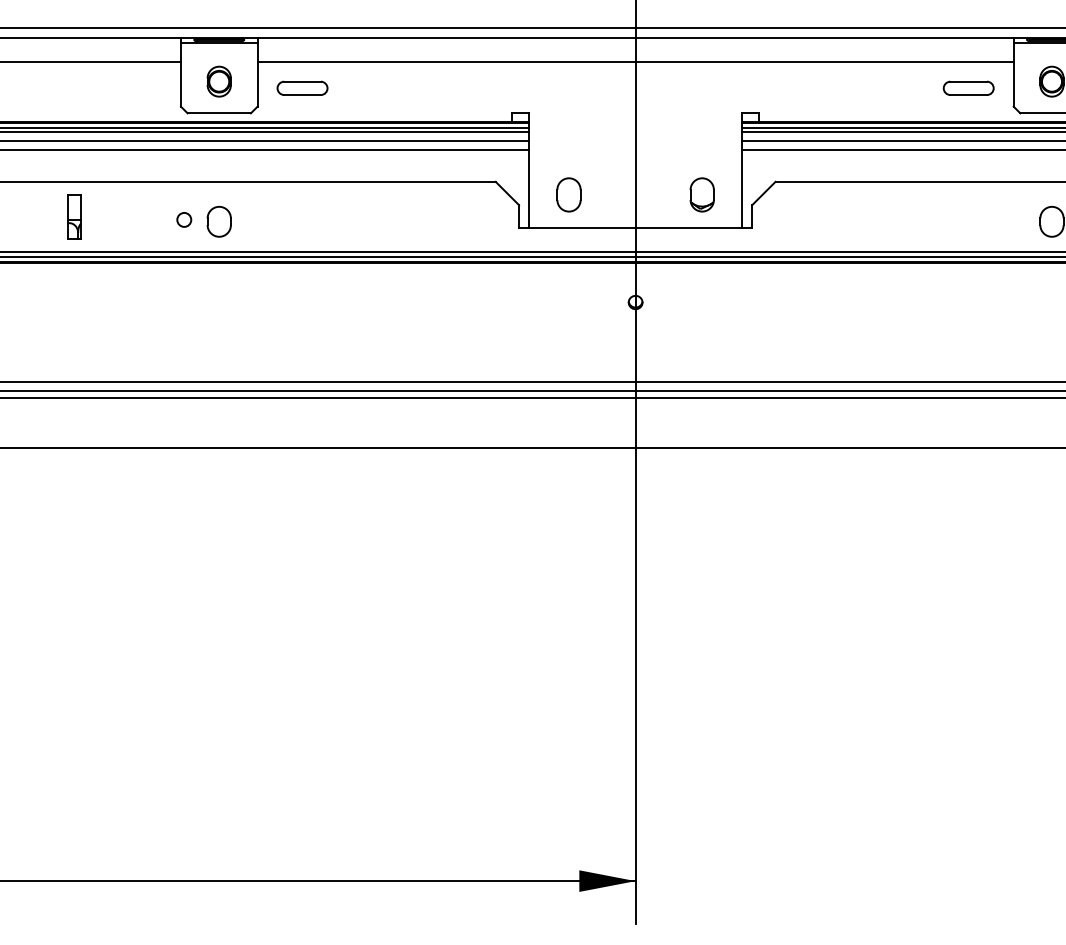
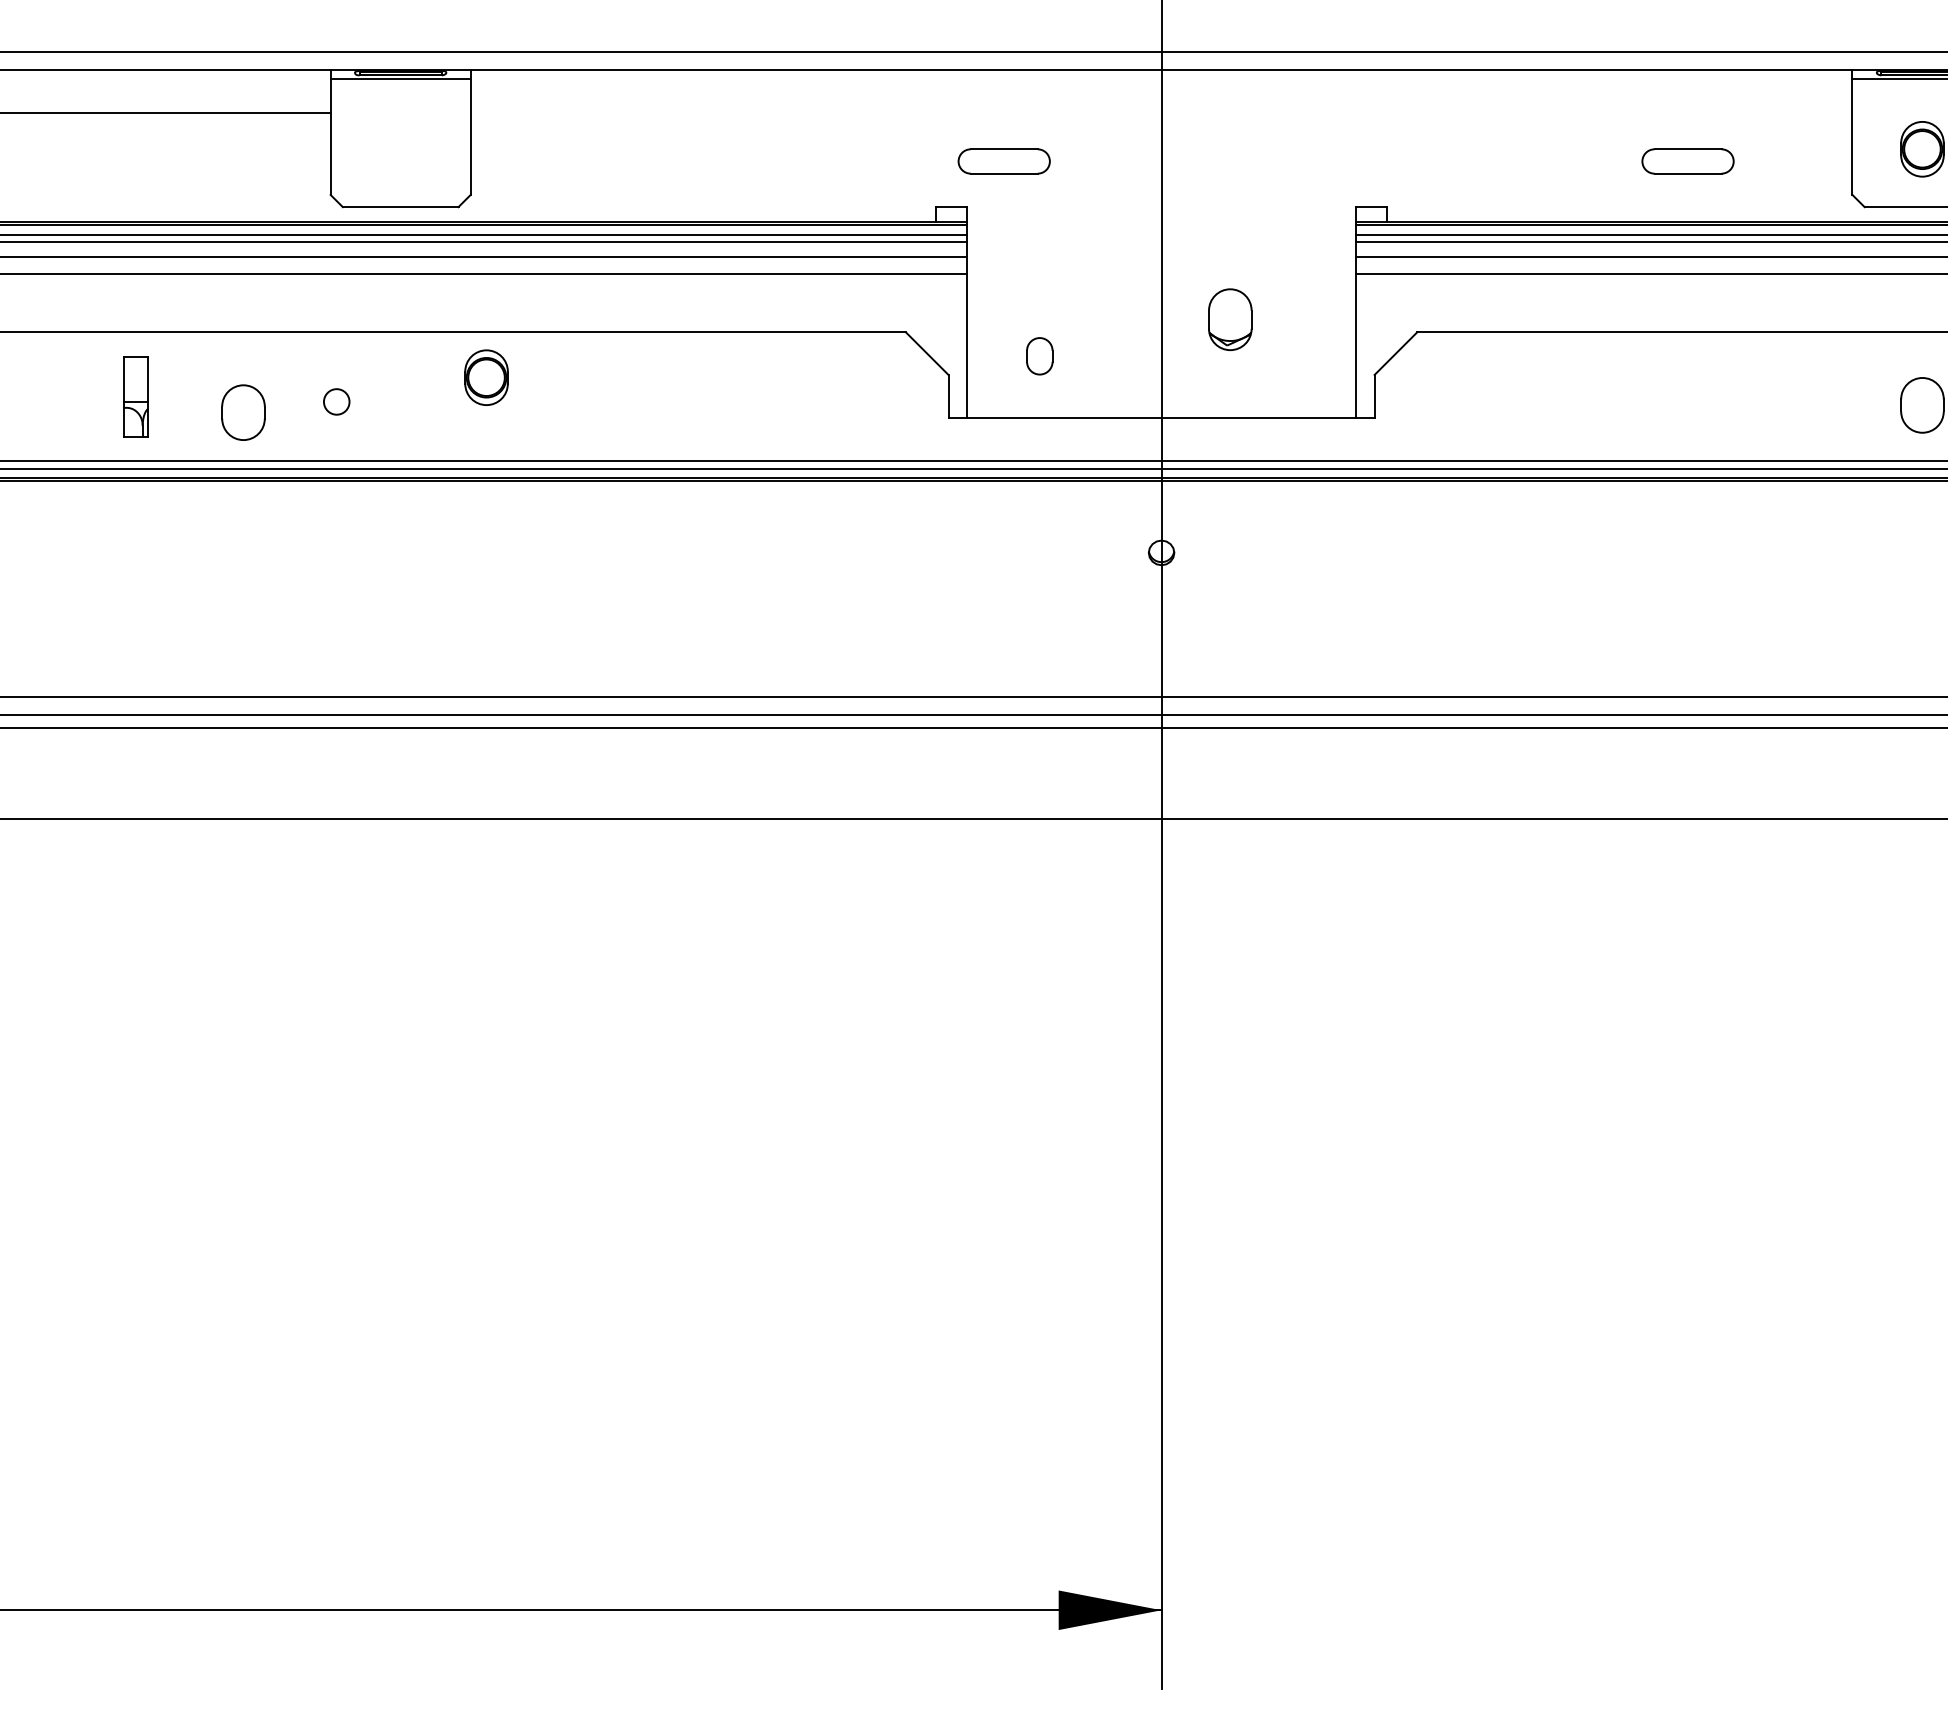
line: (635, 61) -> (1161, 112), removed
part: (218, 81) -> (485, 377), moved
part: (302, 87) -> (1004, 159), moved
part: (968, 87) -> (1687, 159), moved
part: (568, 194) -> (1038, 355), size x0.6
part: (701, 194) -> (1228, 318), moved
part: (218, 221) -> (242, 412), moved

